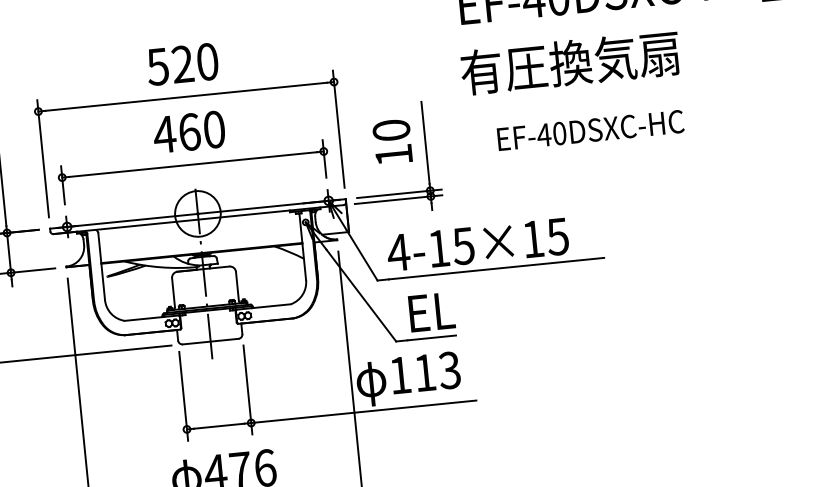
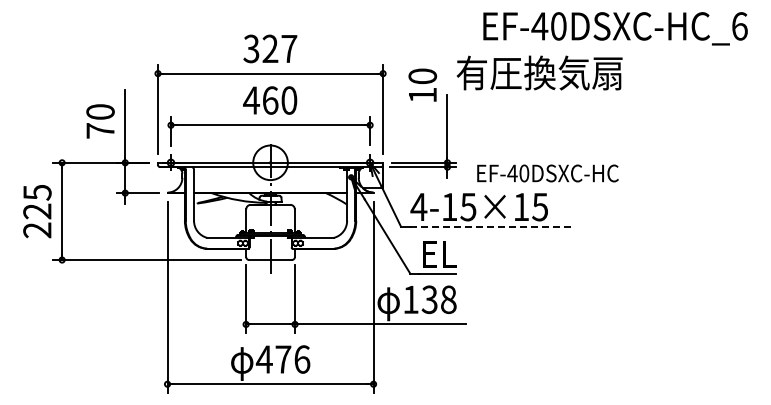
text: (570, 62) -> (539, 72), moved
text: (182, 63) -> (270, 48), 520 -> 327
text: (590, 130) -> (547, 173), moved
text: (392, 141) -> (422, 84), moved
line: (496, 268) -> (491, 226), solid -> dashed
text: (436, 371) -> (438, 299), 113 -> 138

